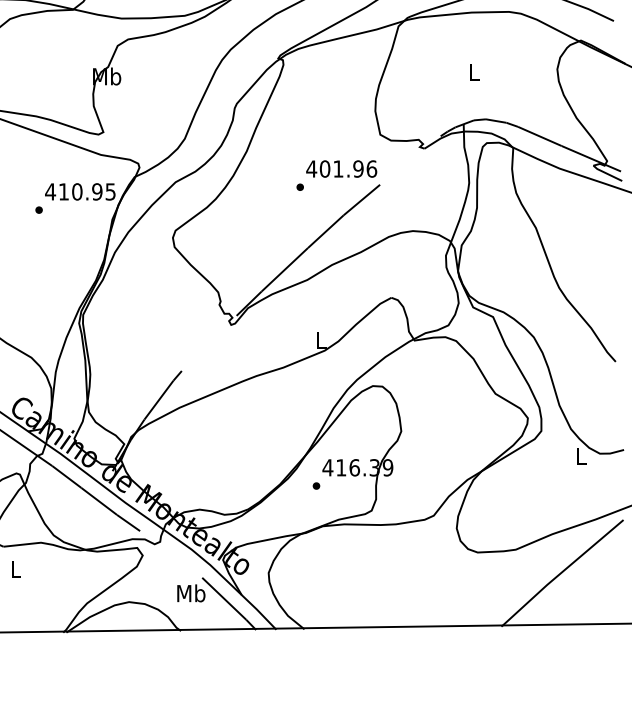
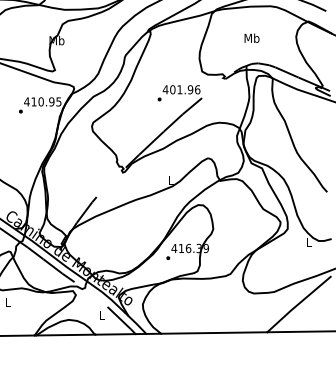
text: (473, 70) -> (251, 37), L -> Mb
text: (190, 592) -> (101, 314), Mb -> L

